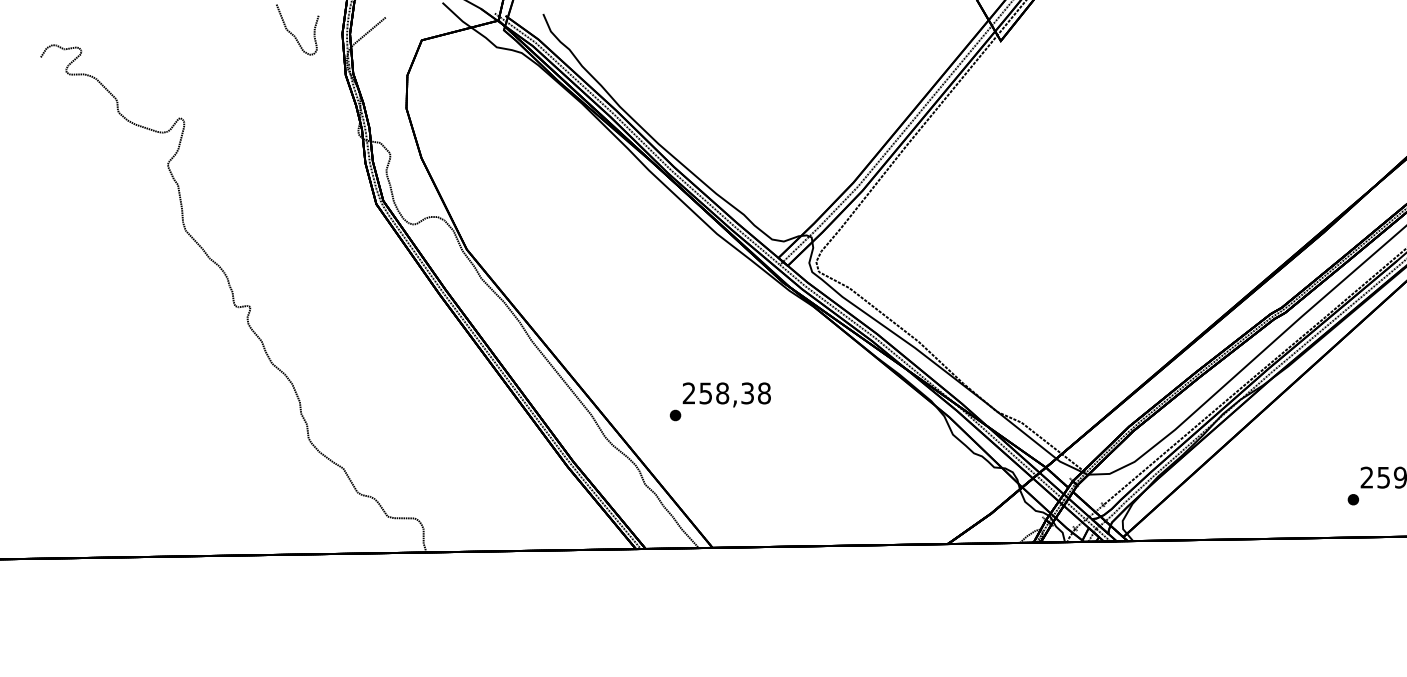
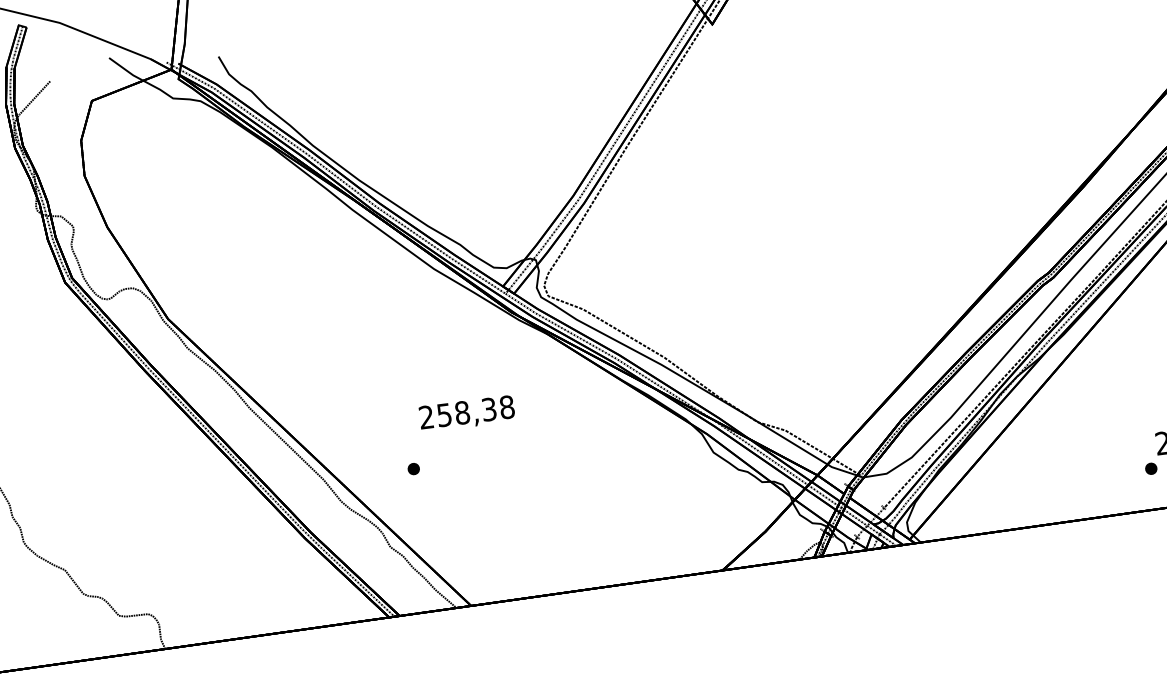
text: (726, 394) -> (466, 413), moved

